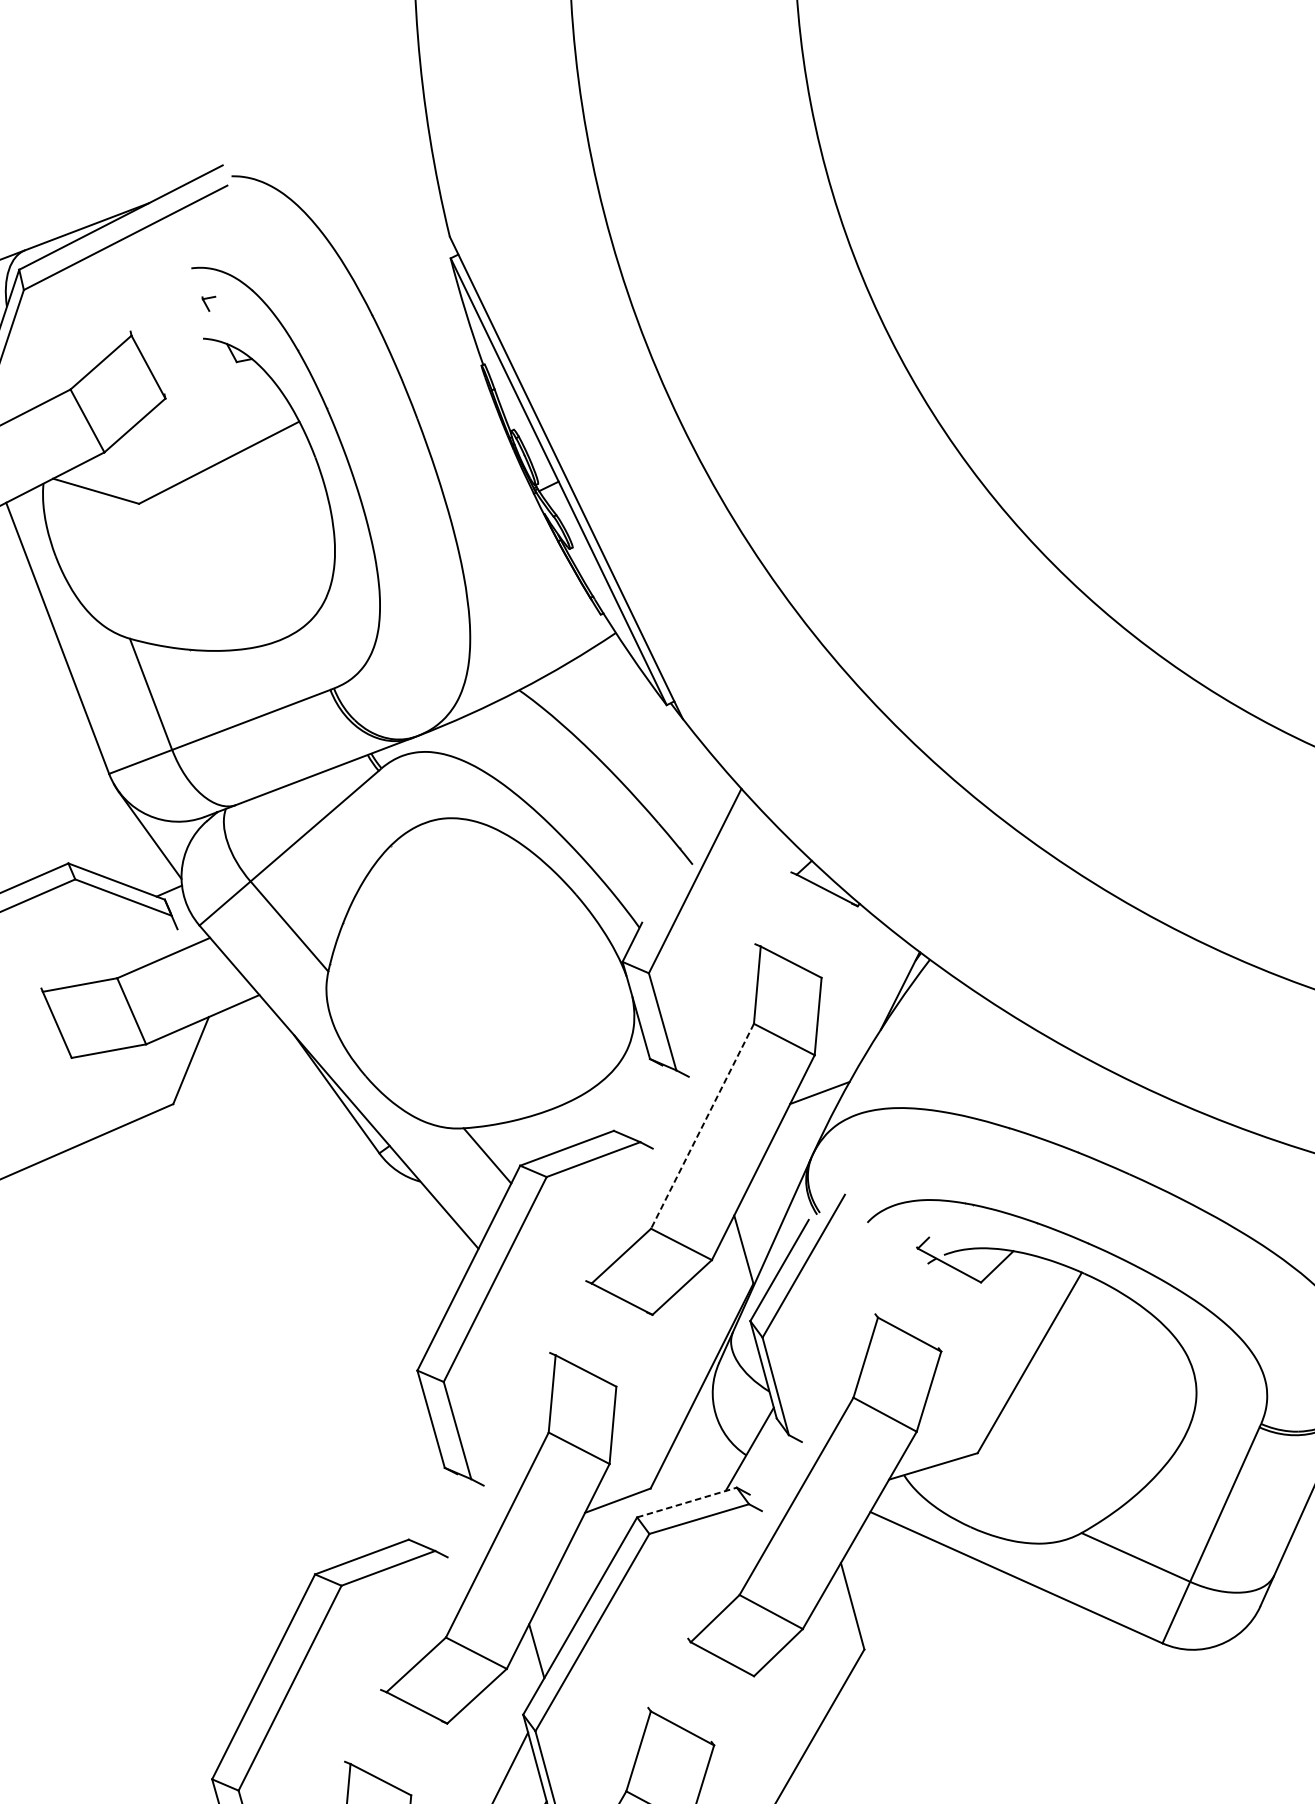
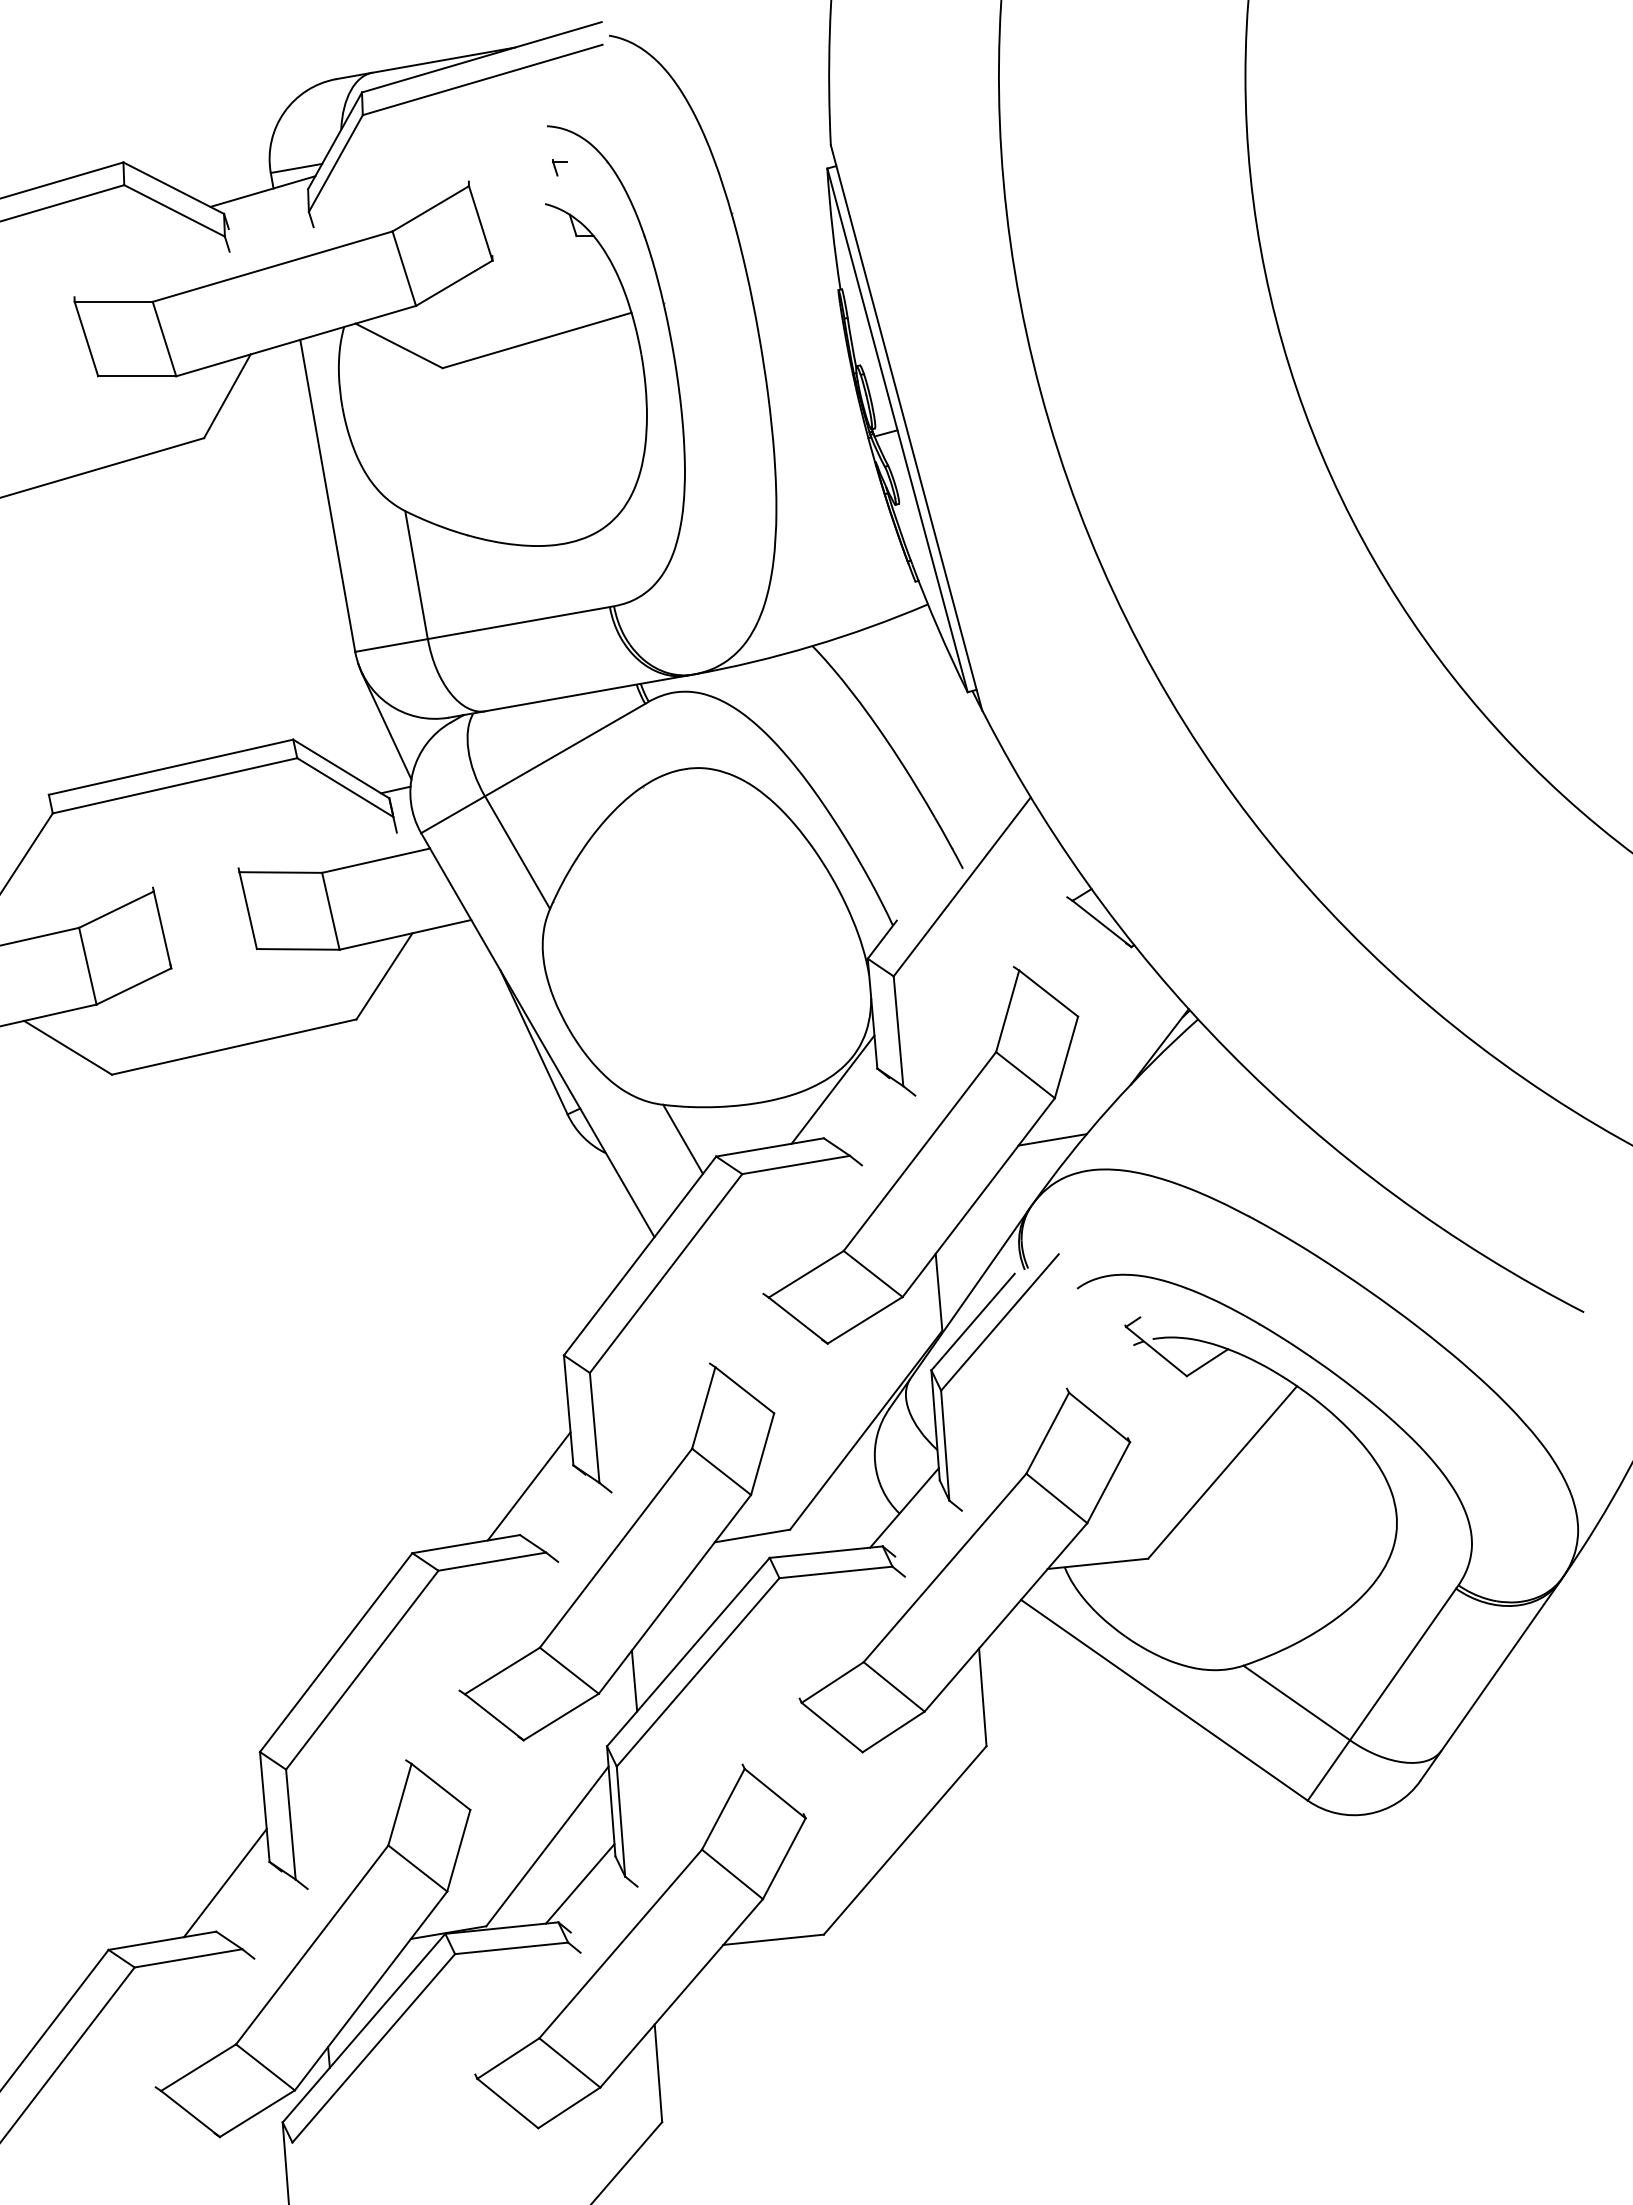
line: (613, 1085) -> (832, 1089), added
line: (702, 1126) -> (919, 1151), dashed -> solid
line: (408, 1494) -> (528, 1486), added
line: (687, 1502) -> (826, 1552), dashed -> solid

